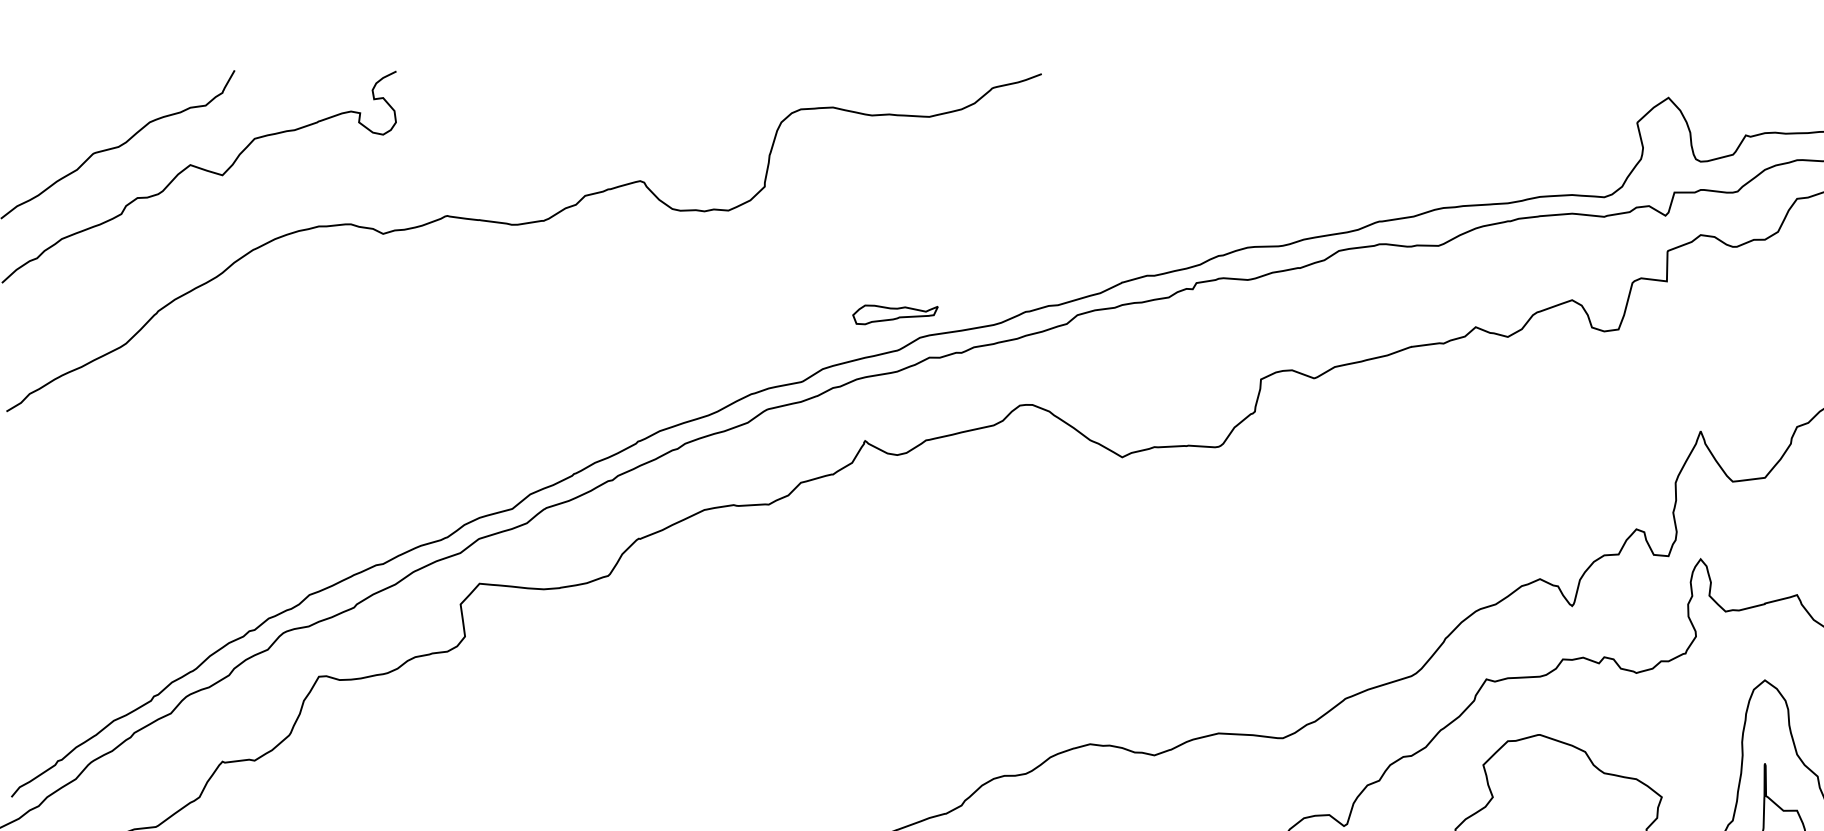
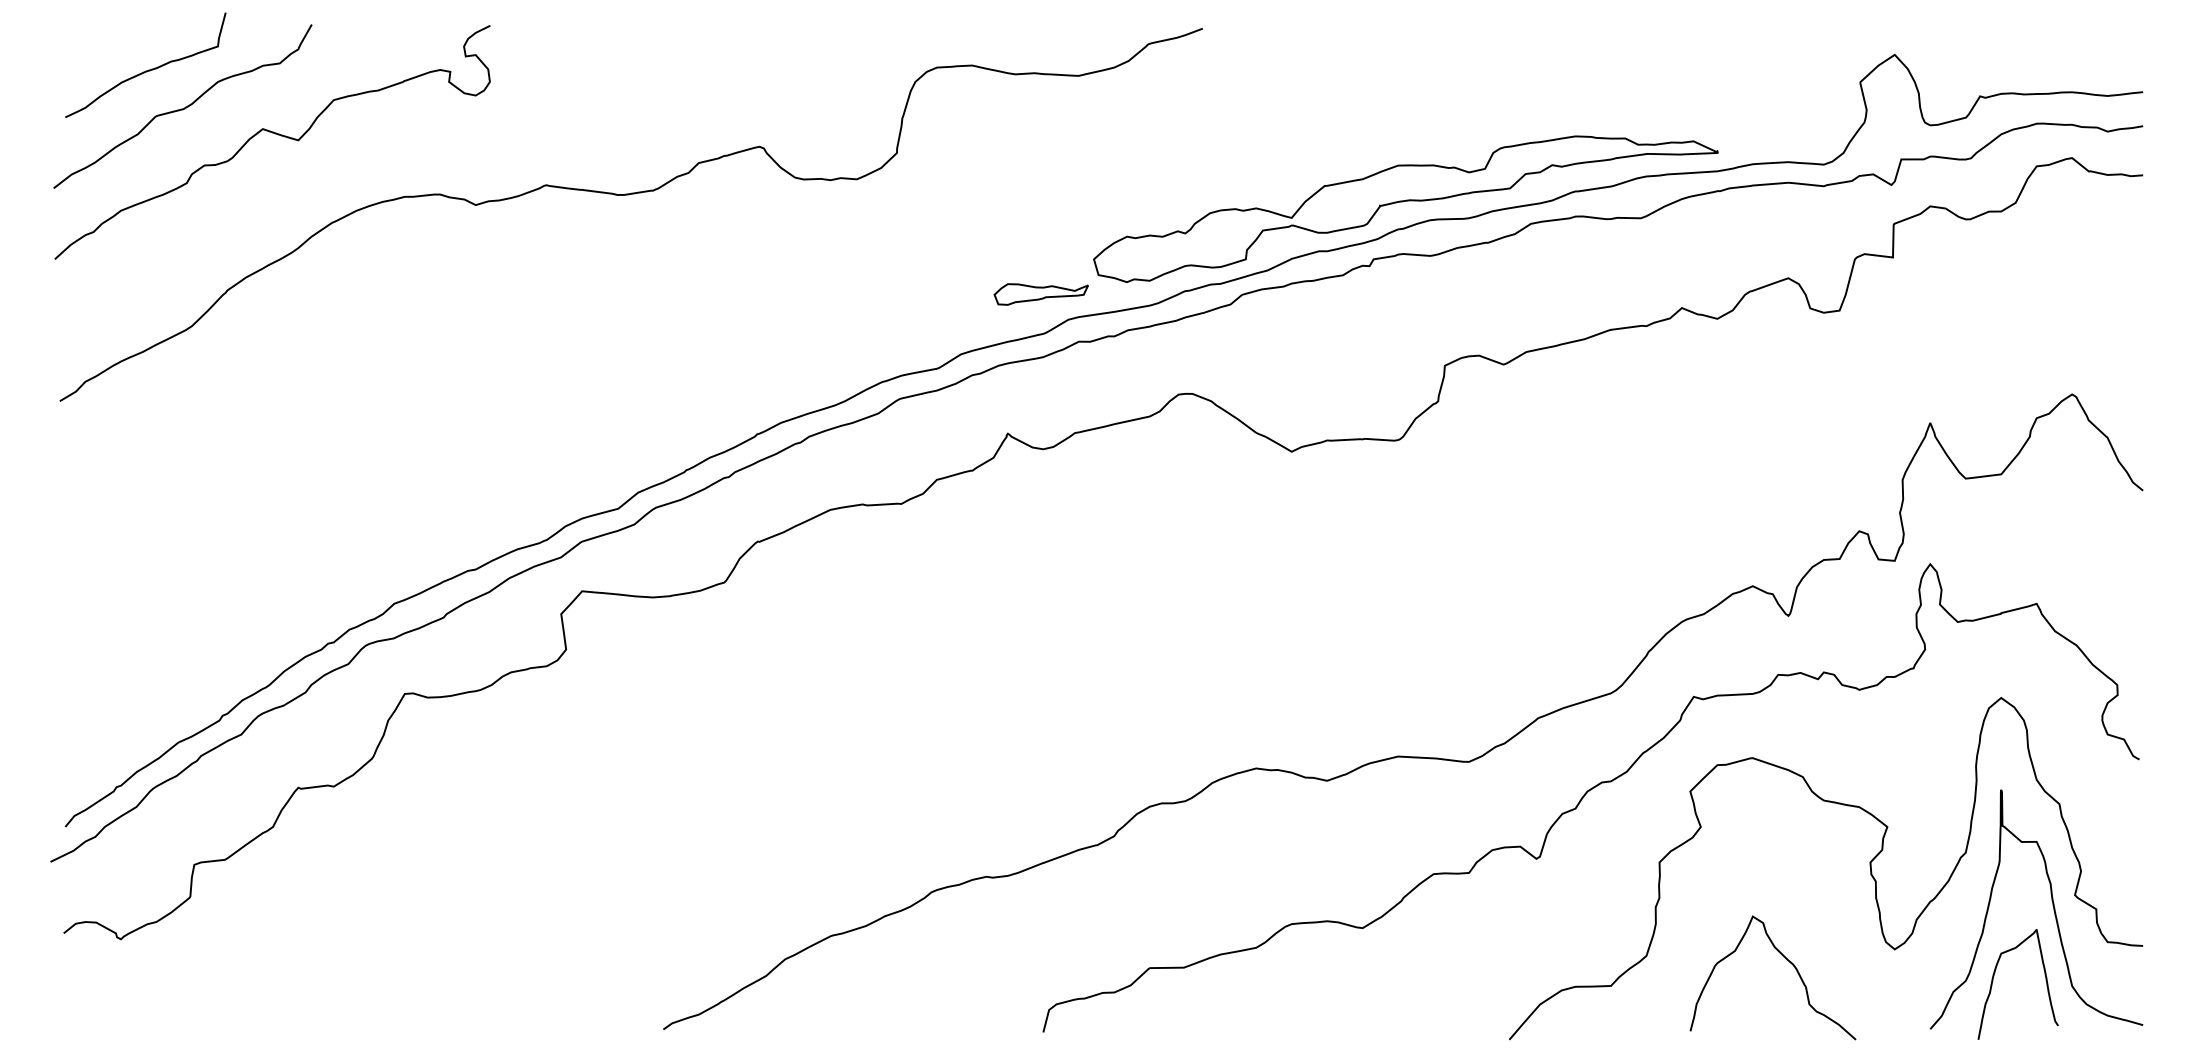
curve: (86, 111) -> (148, 69), added
part: (1223, 231) -> (1403, 202), added

